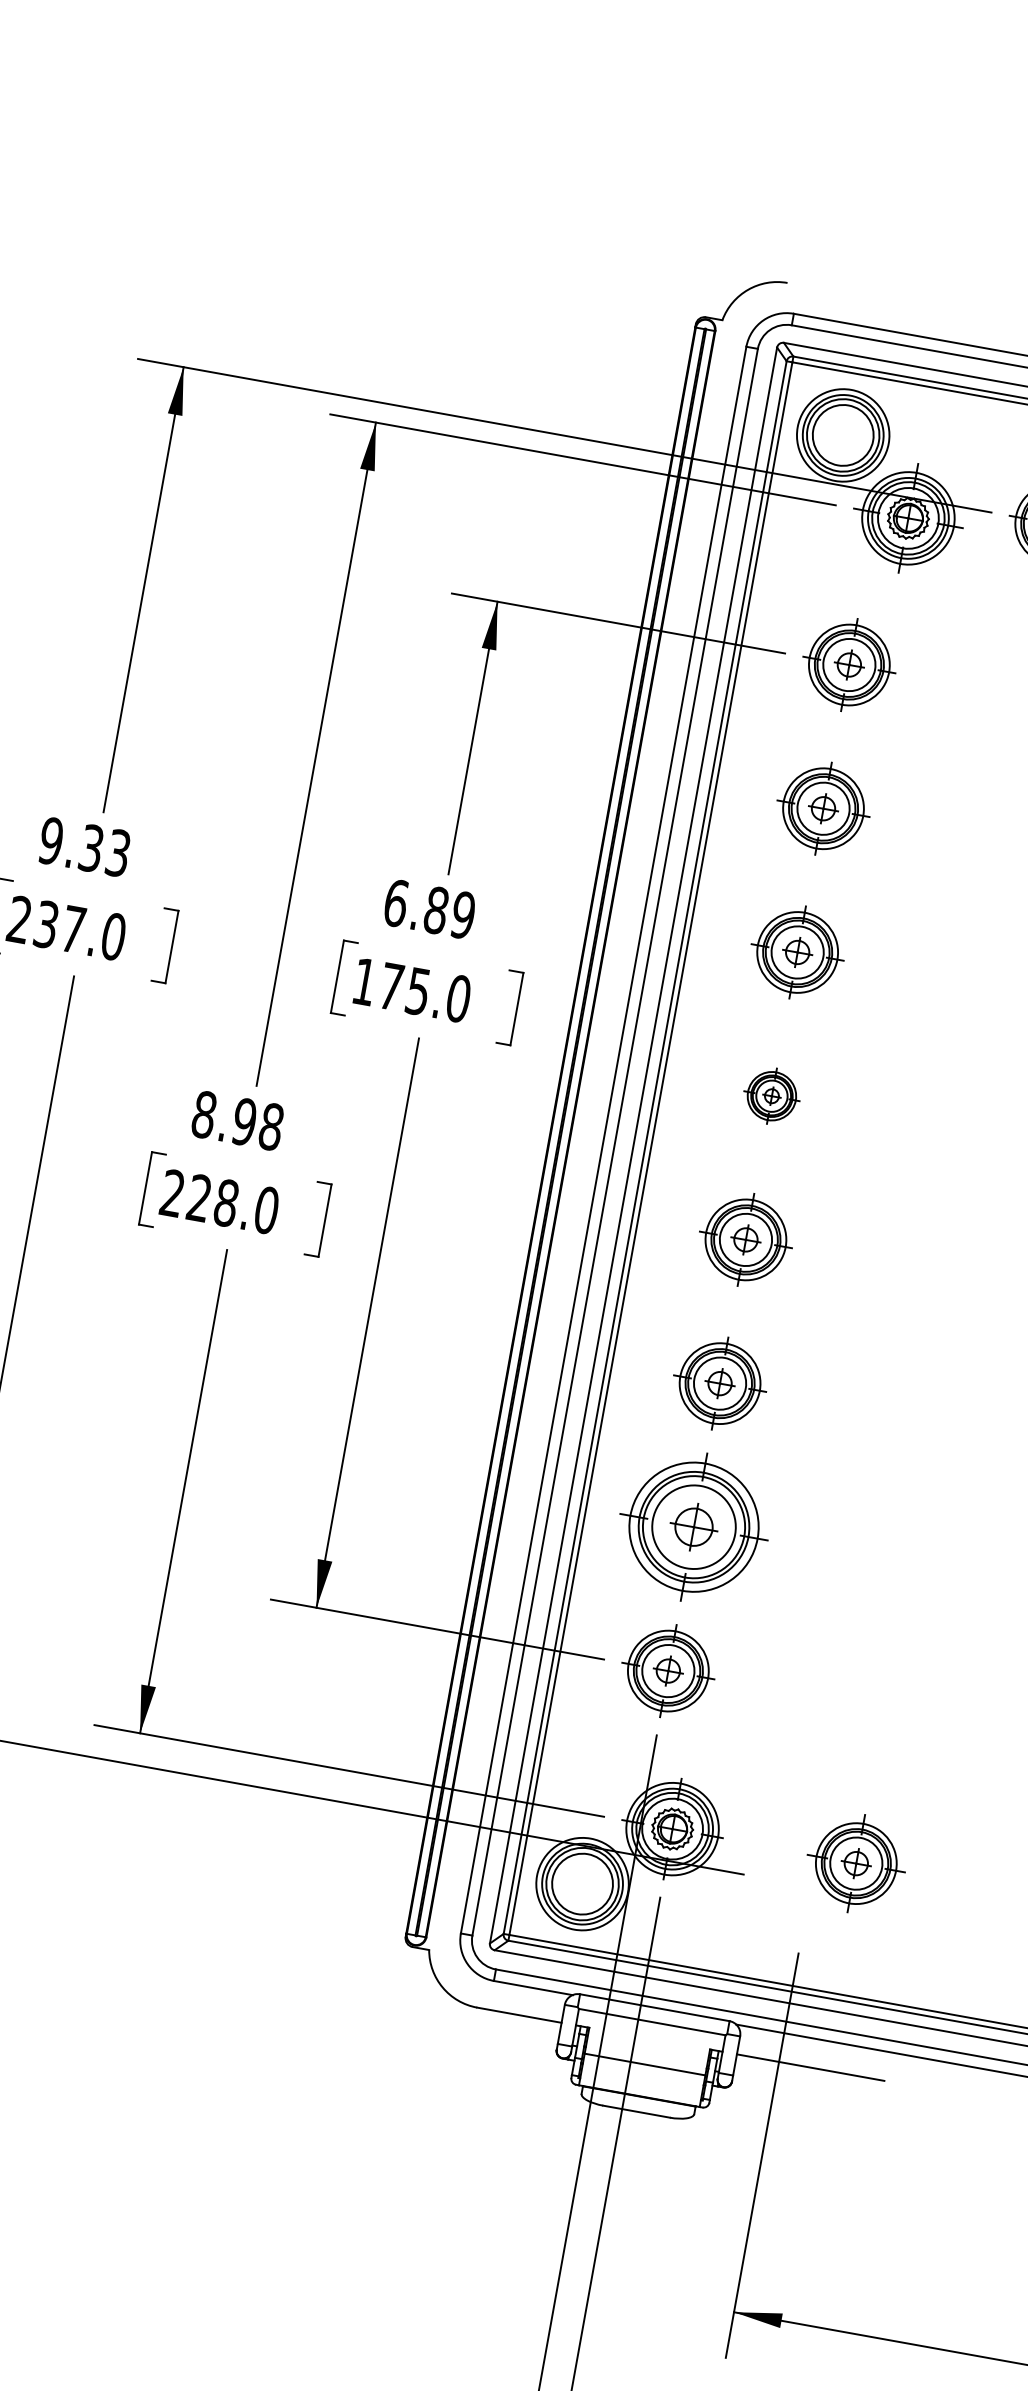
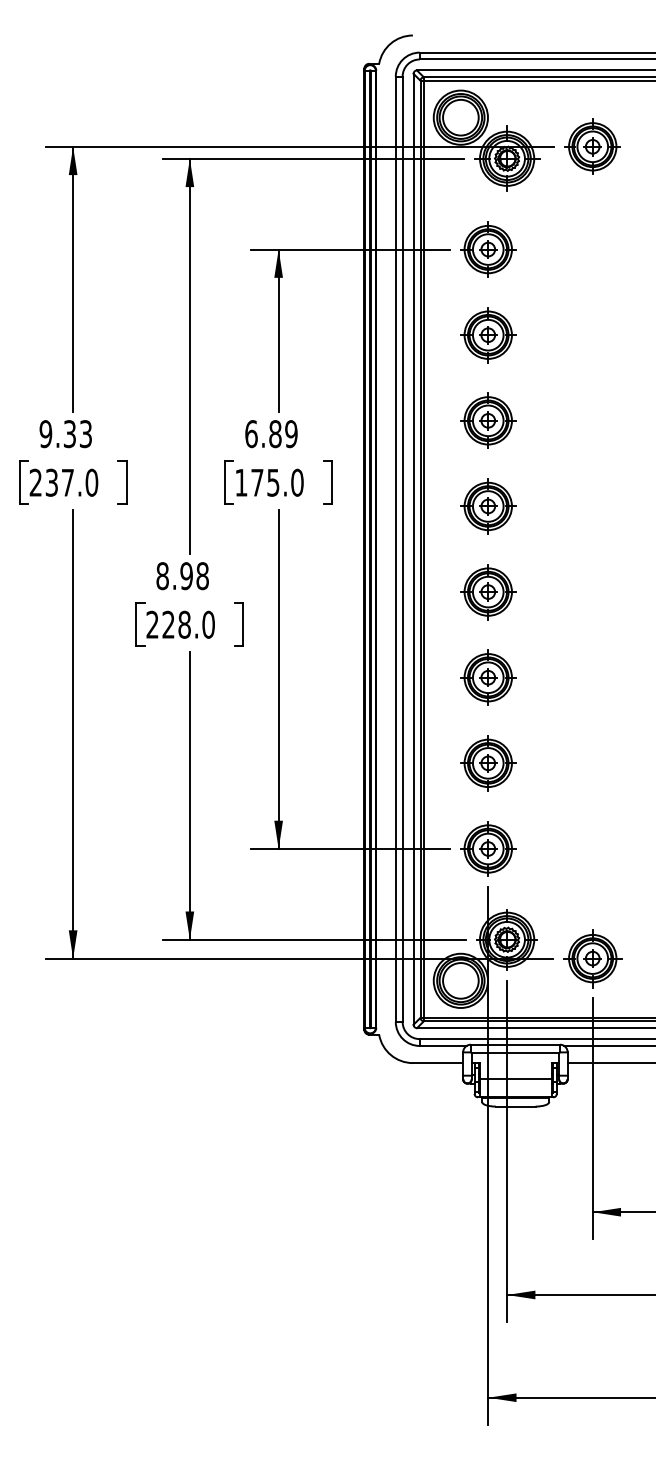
part: (772, 1096) -> (488, 506), size x1.67
part: (694, 1527) -> (488, 763), size x0.62
part: (855, 1863) -> (592, 958), moved

